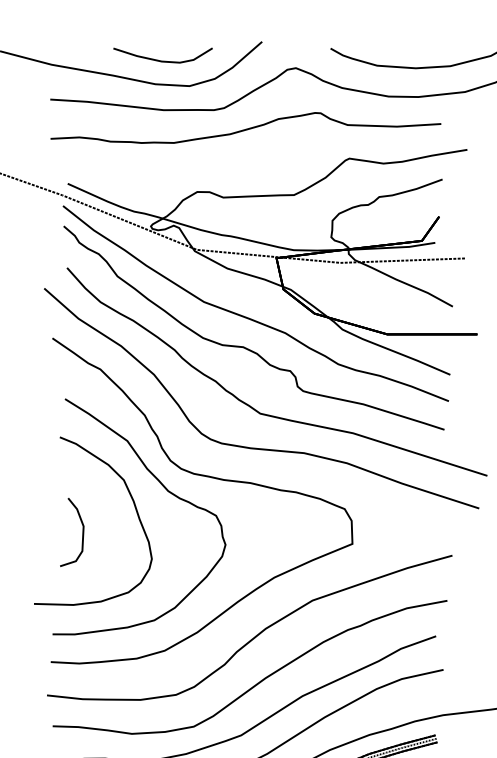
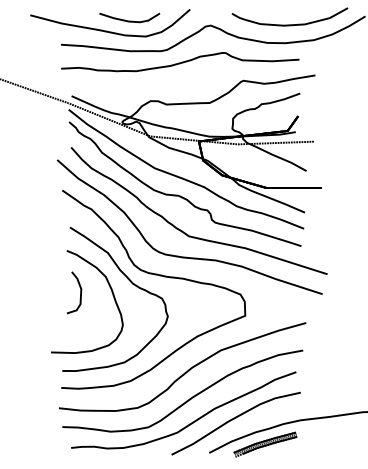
part: (72, 531) -> (74, 292), moved

